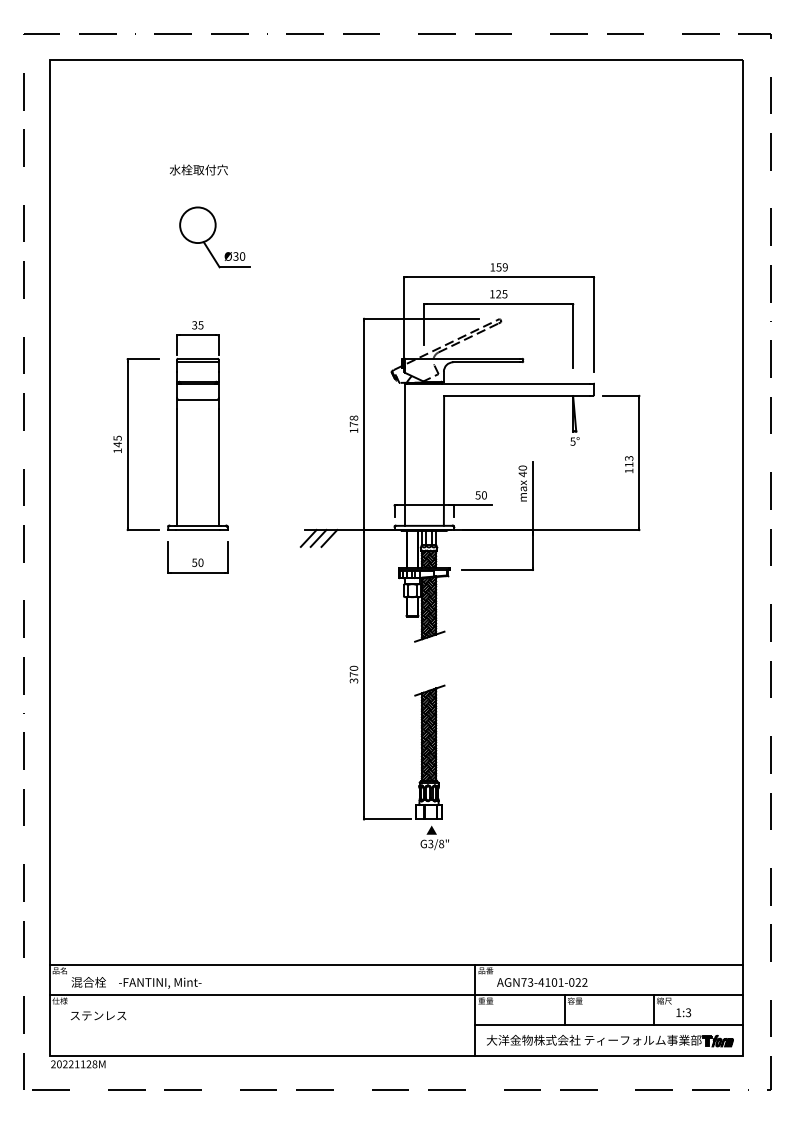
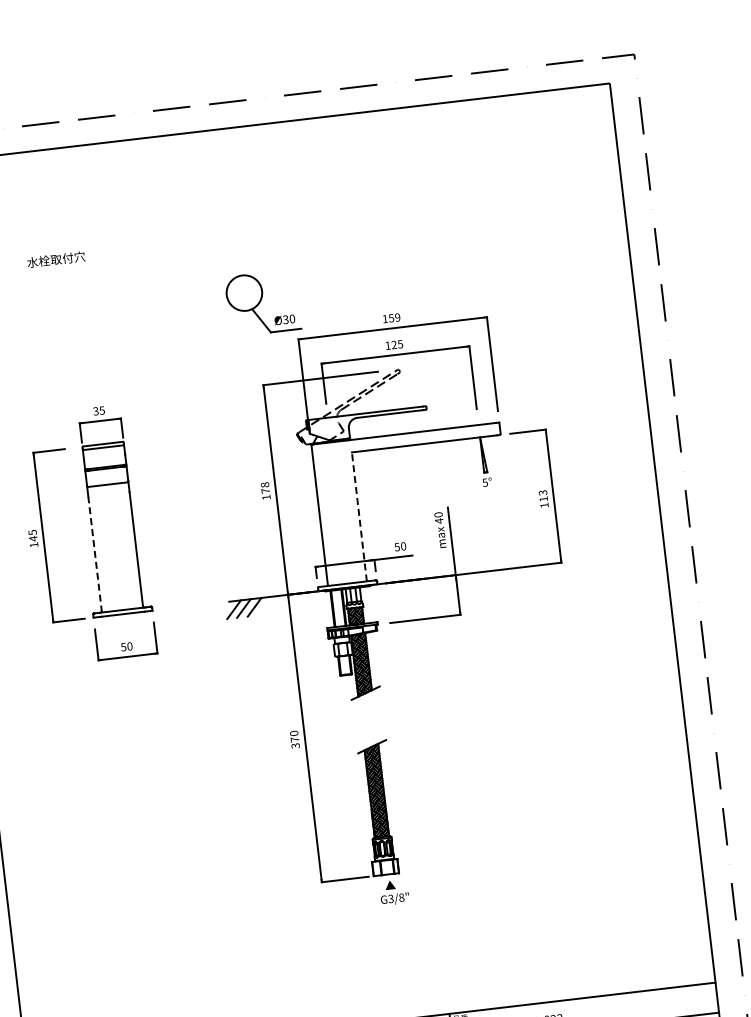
text: (198, 169) -> (55, 259), moved
part: (214, 237) -> (262, 303), moved
line: (444, 460) -> (359, 516), solid -> dashed
line: (177, 467) -> (95, 554), solid -> dashed

